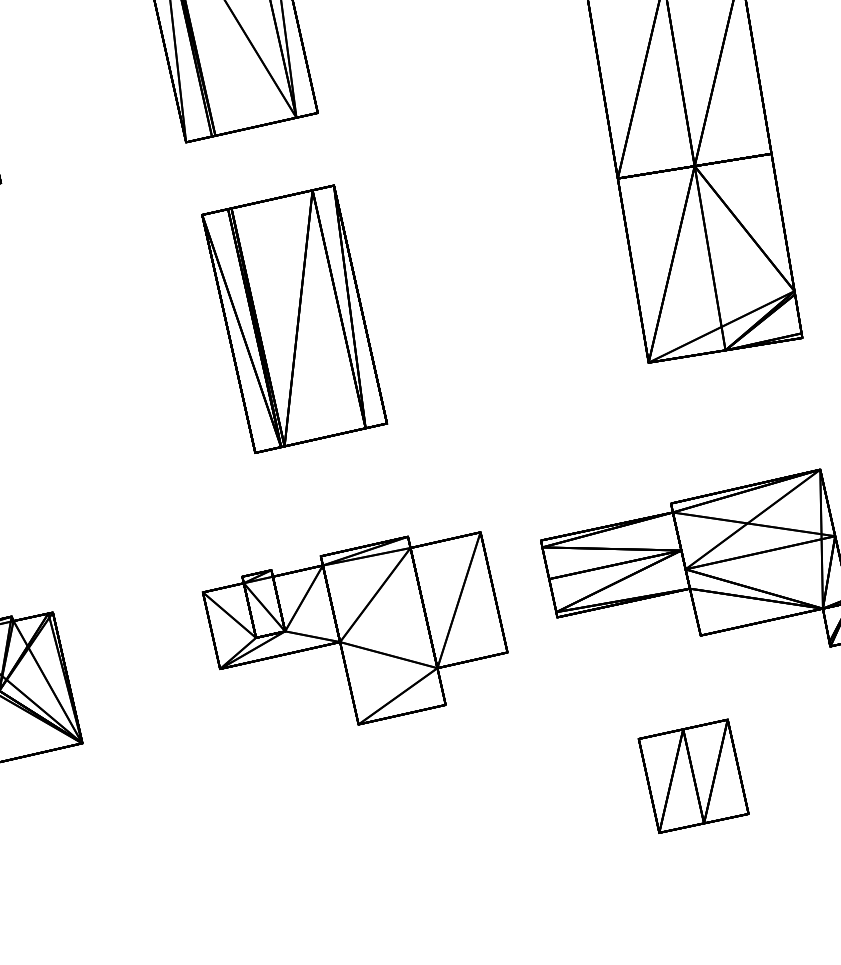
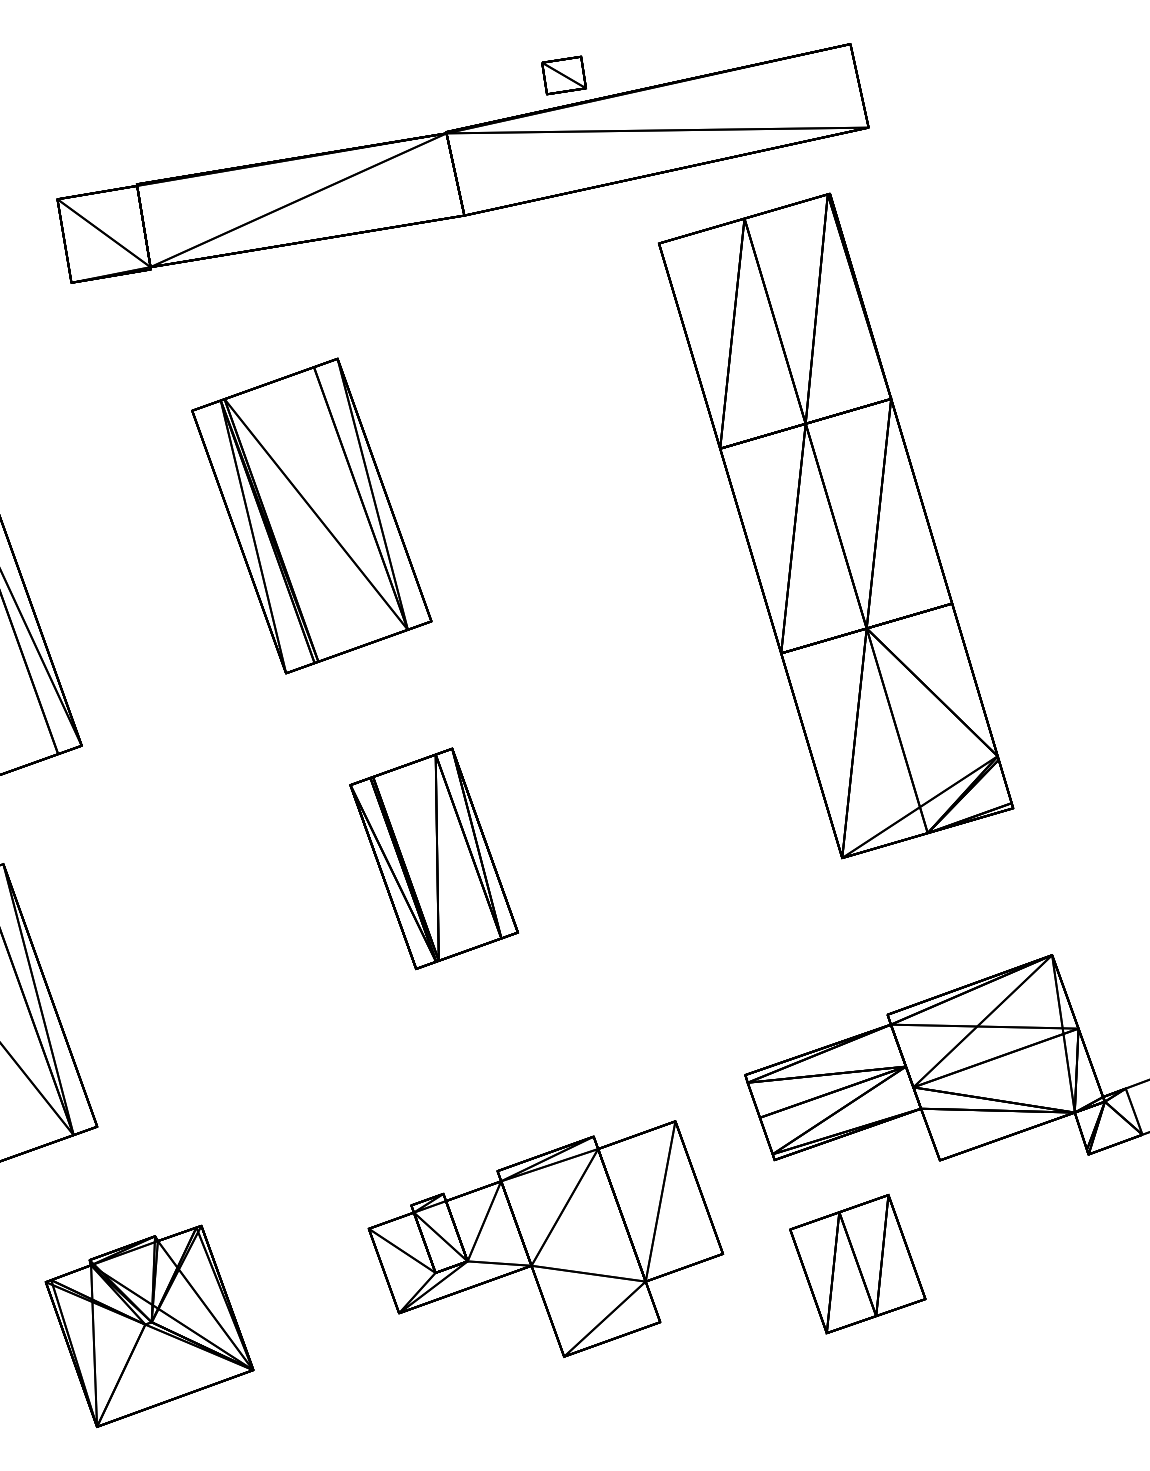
part: (294, 318) -> (433, 858), size x0.7
part: (355, 619) -> (545, 1238), moved
part: (693, 775) -> (857, 1263), moved

